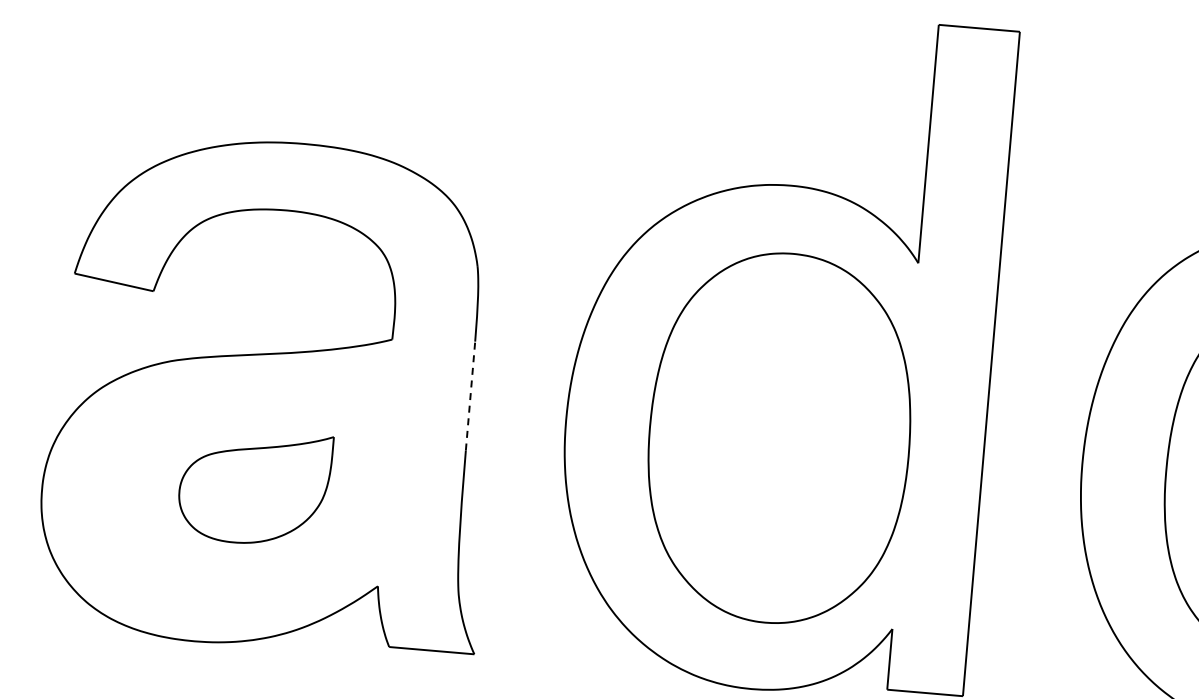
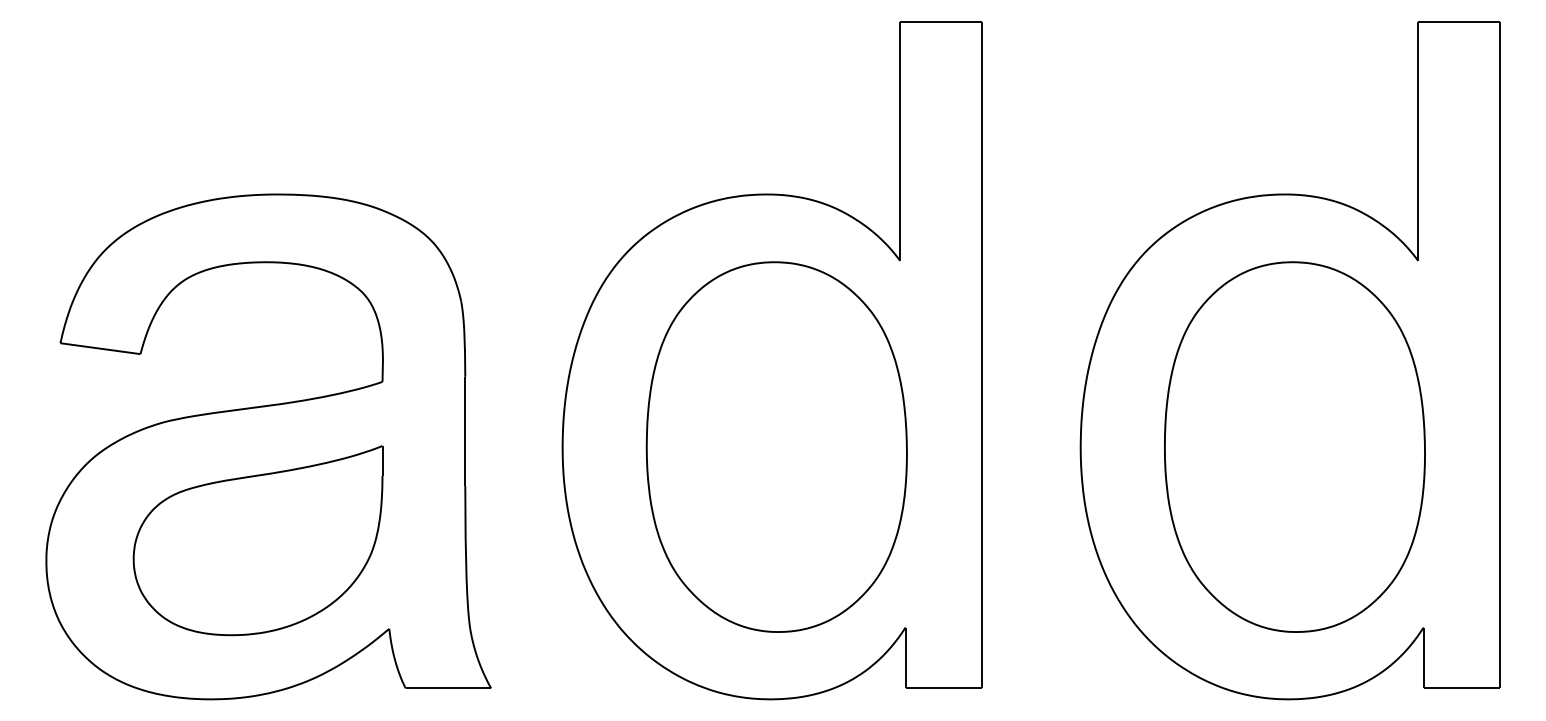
line: (470, 396) -> (465, 431), dashed -> solid
part: (254, 486) -> (257, 540), size x1.67

